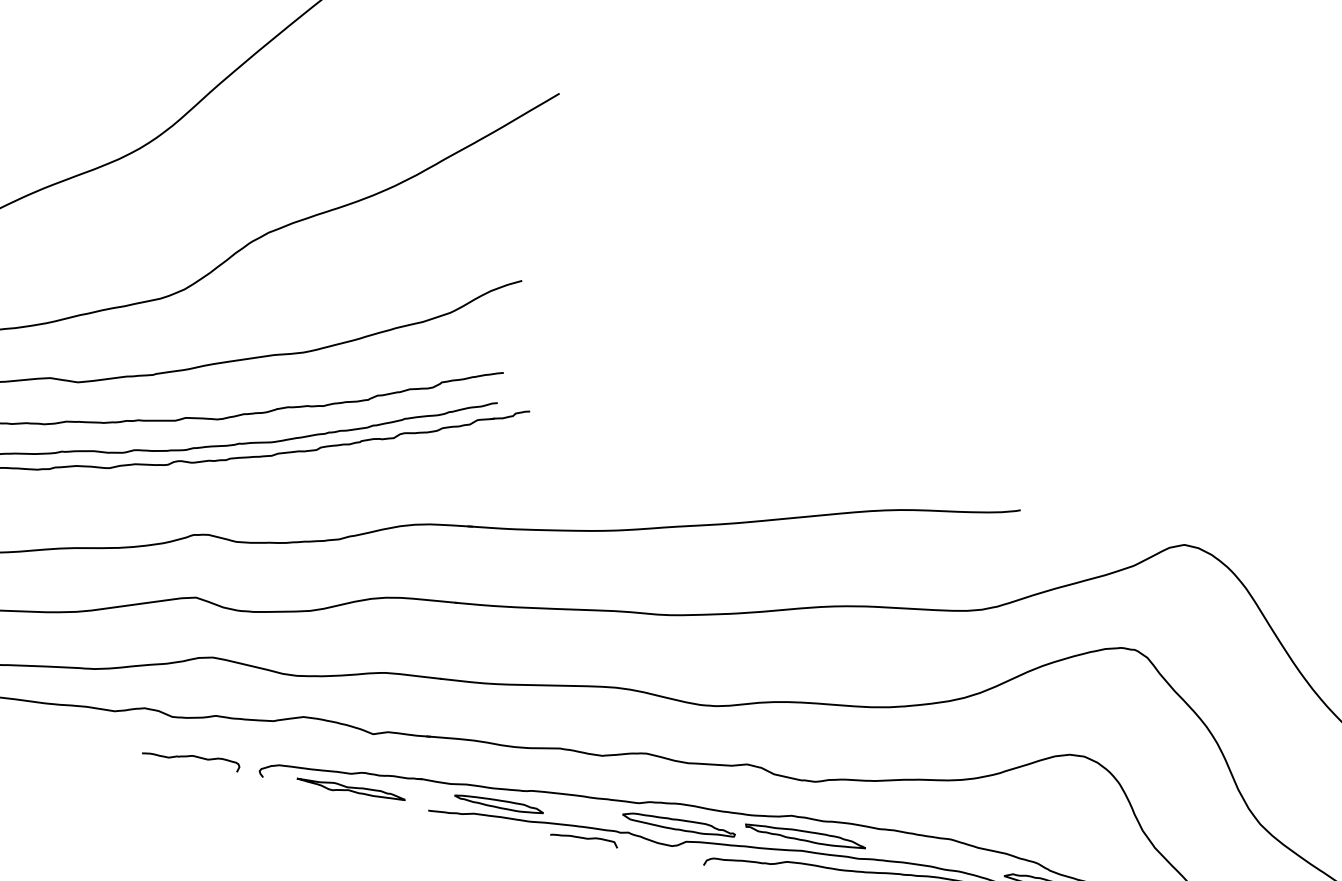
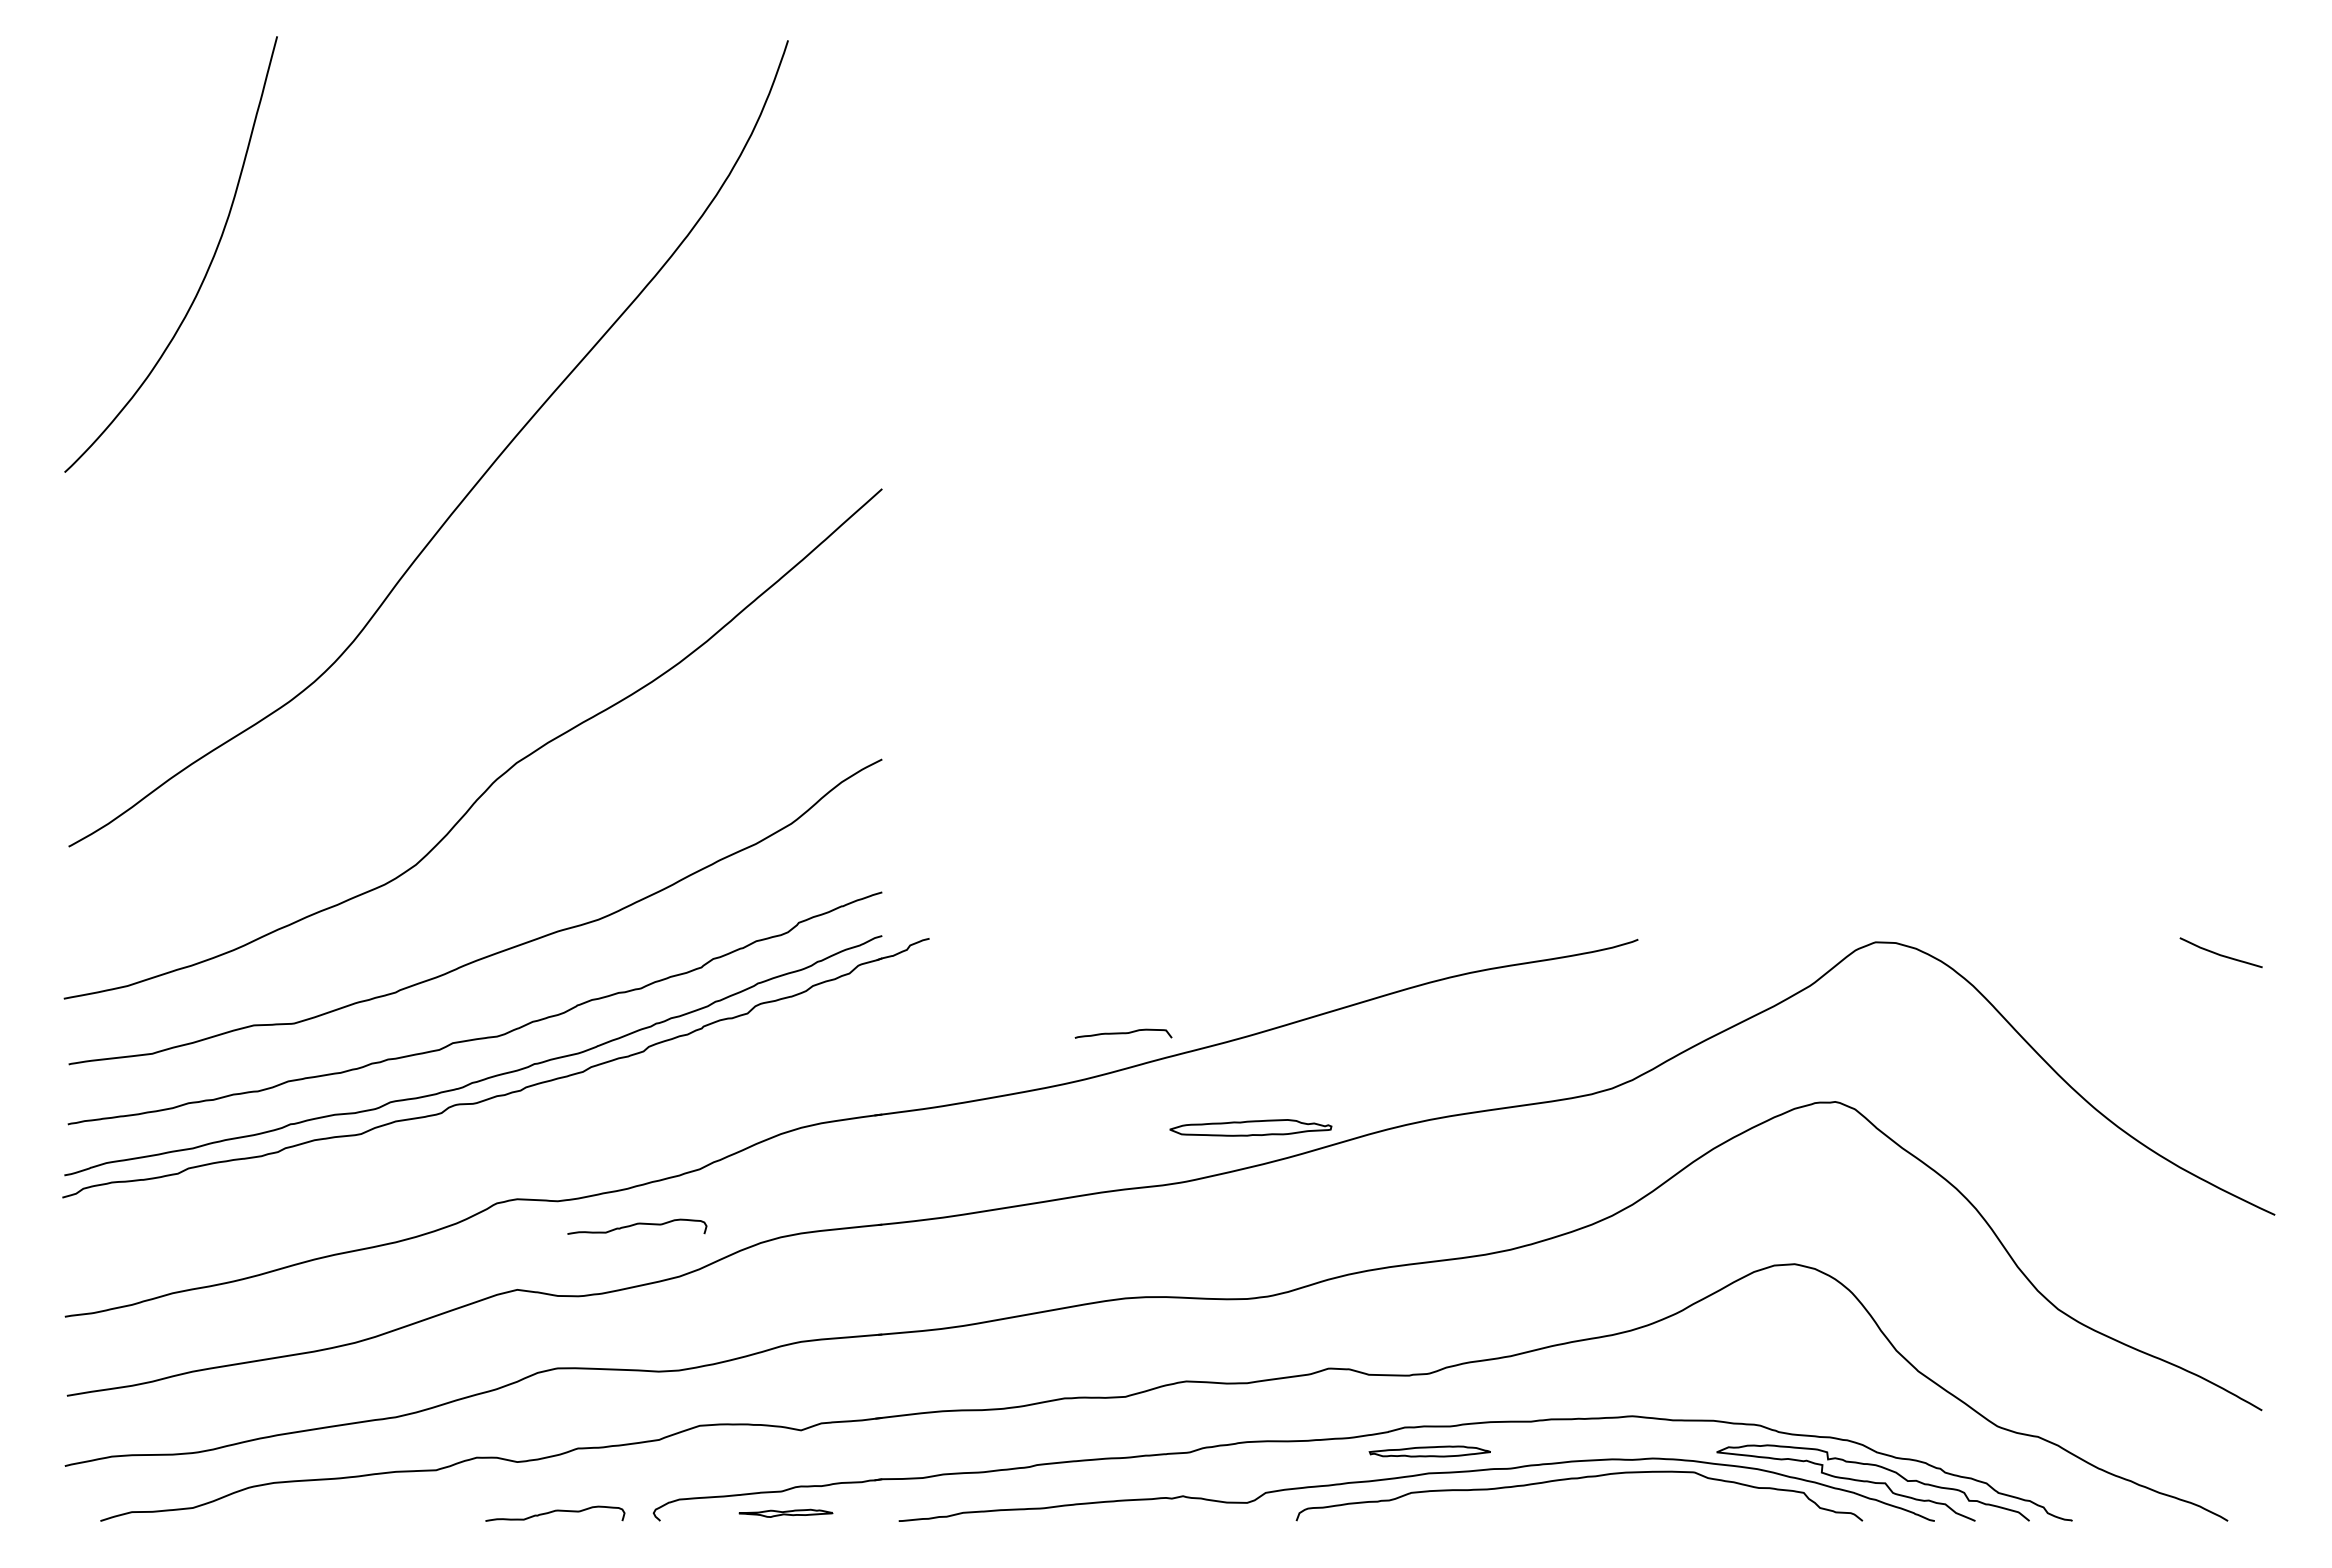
curve: (288, 569) -> (637, 1224), added
part: (350, 789) -> (785, 1513), size x0.6
part: (498, 803) -> (994, 1491), removed
part: (678, 824) -> (1250, 1127), moved
part: (805, 835) -> (1429, 1451), size x0.7
curve: (584, 838) -> (1123, 1033), moved

